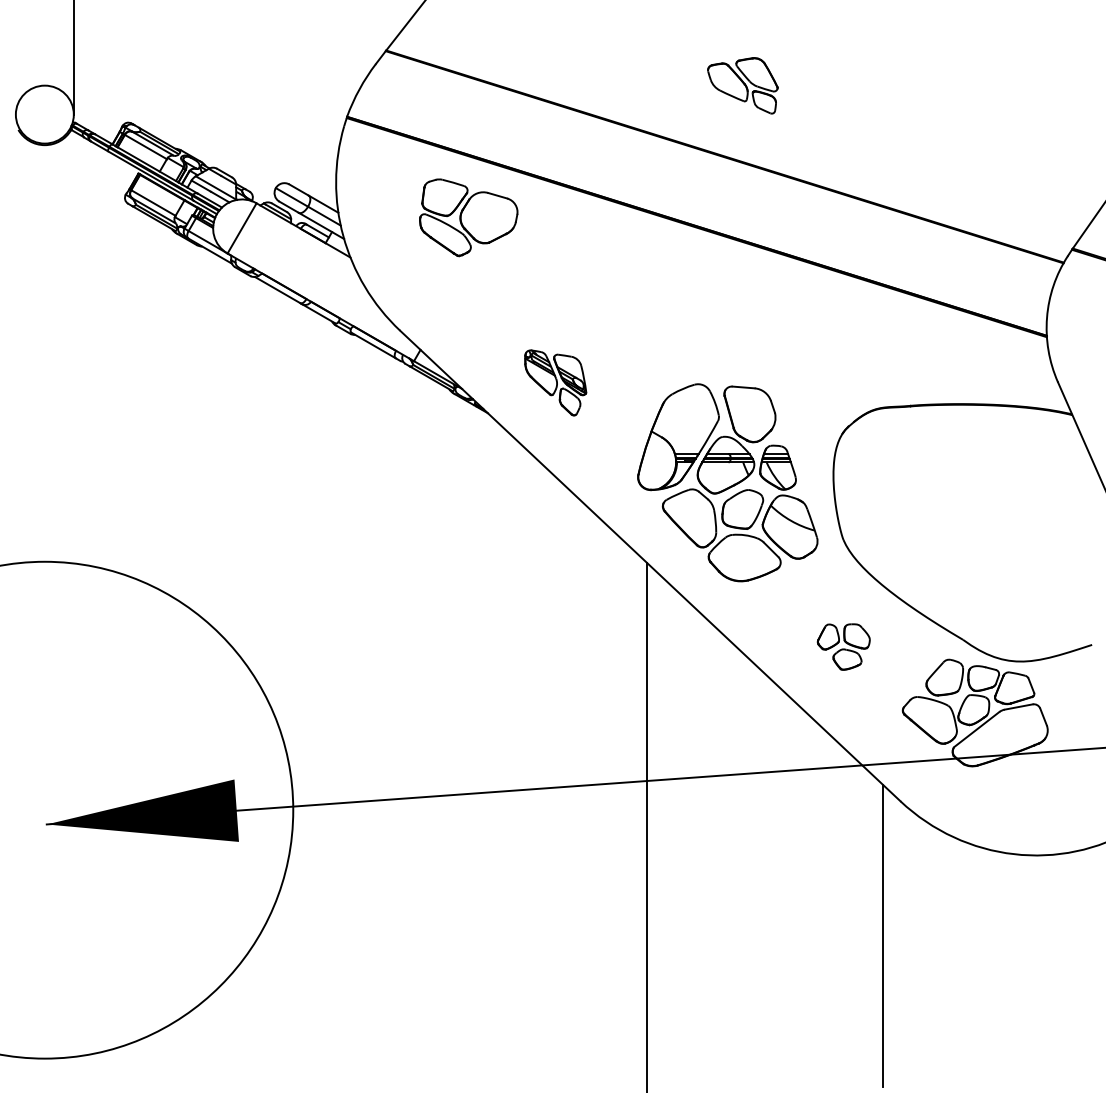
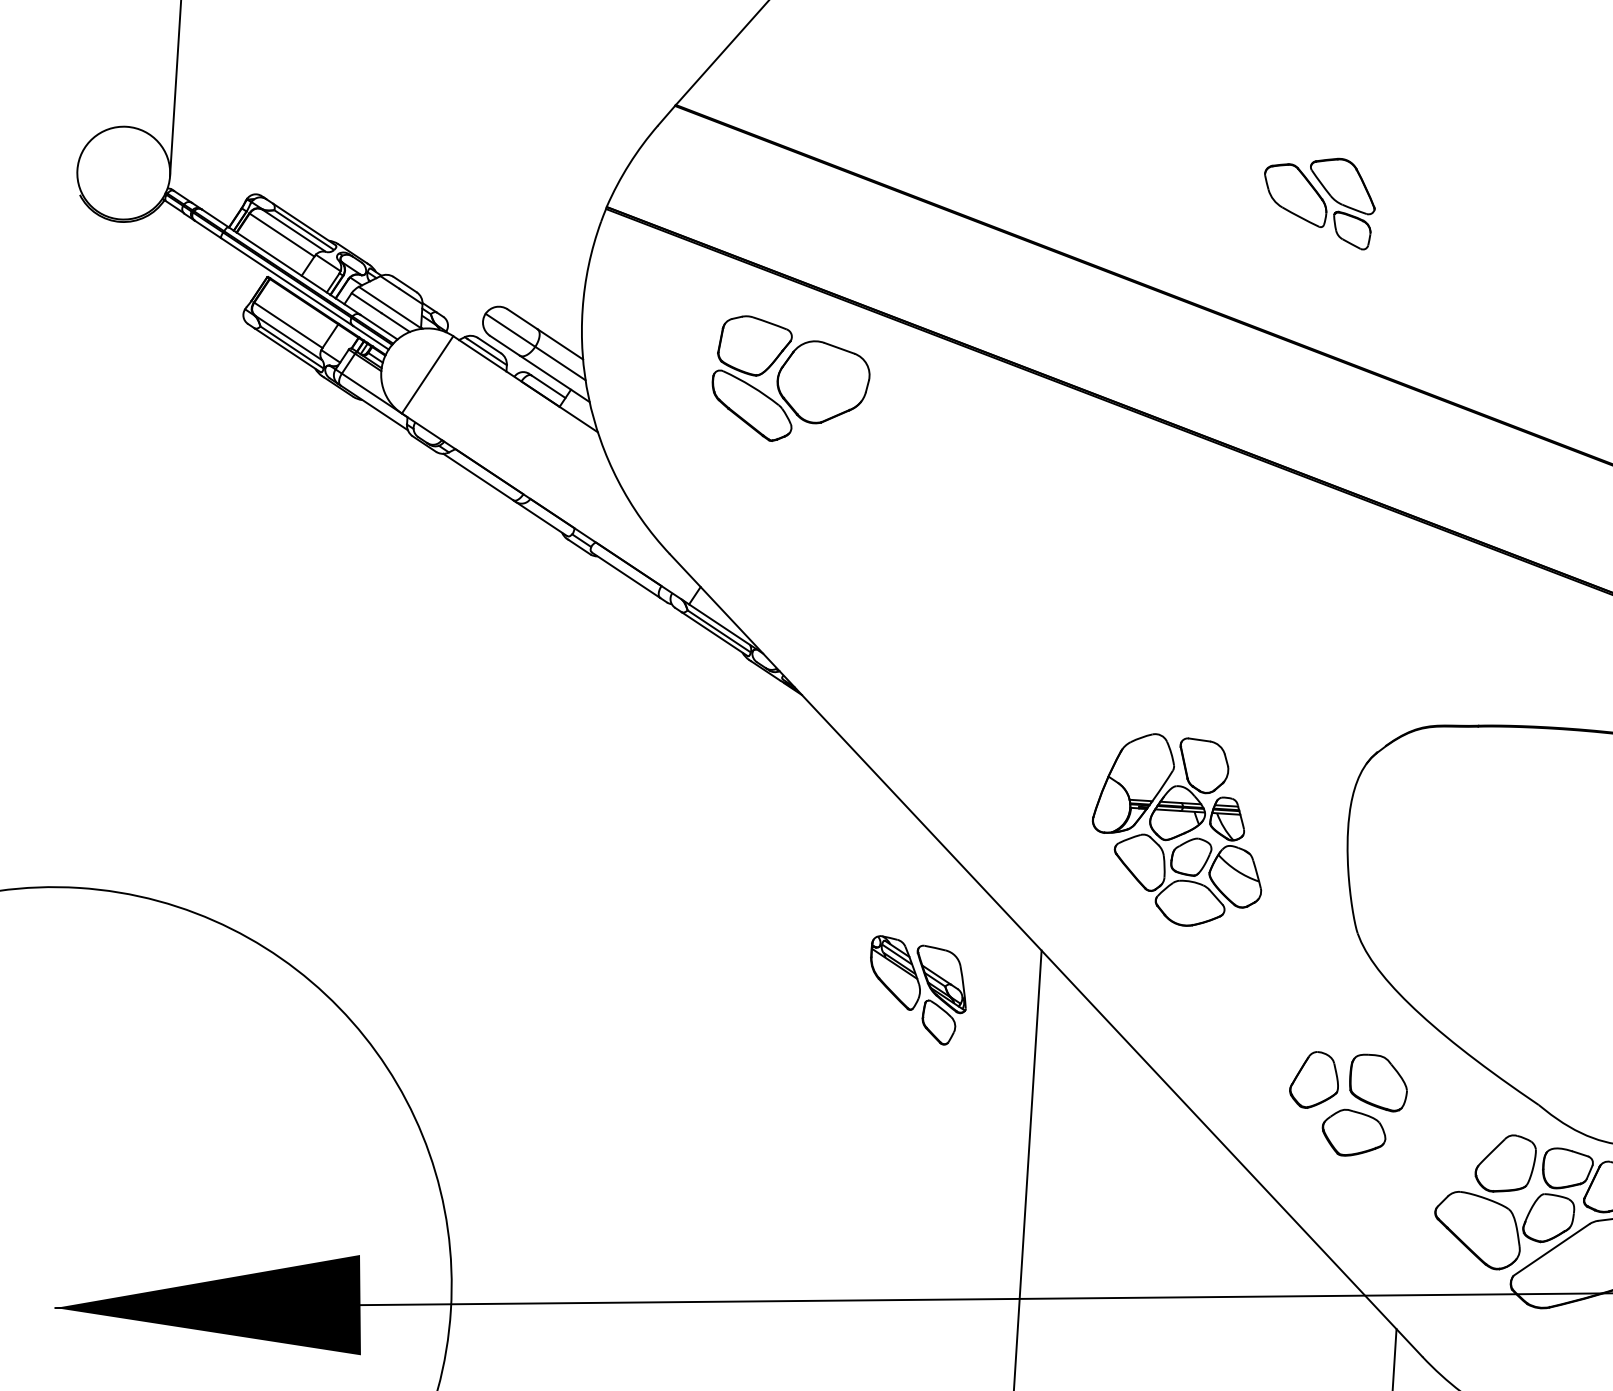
part: (742, 85) -> (1318, 201), moved
part: (555, 382) -> (917, 989), moved
part: (727, 482) -> (1178, 829), size x0.6
part: (843, 646) -> (1346, 1103), size x1.4

